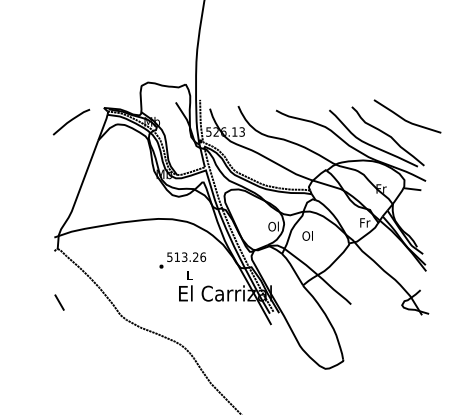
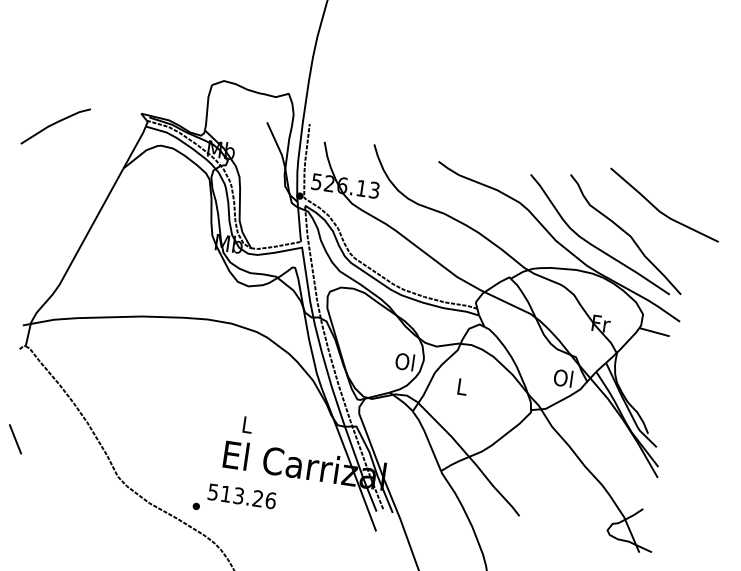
line: (71, 121) -> (55, 125), moved
text: (364, 222) -> (563, 377), Fr -> Ol
text: (307, 235) -> (461, 385), Ol -> L
text: (182, 260) -> (234, 501), moved

